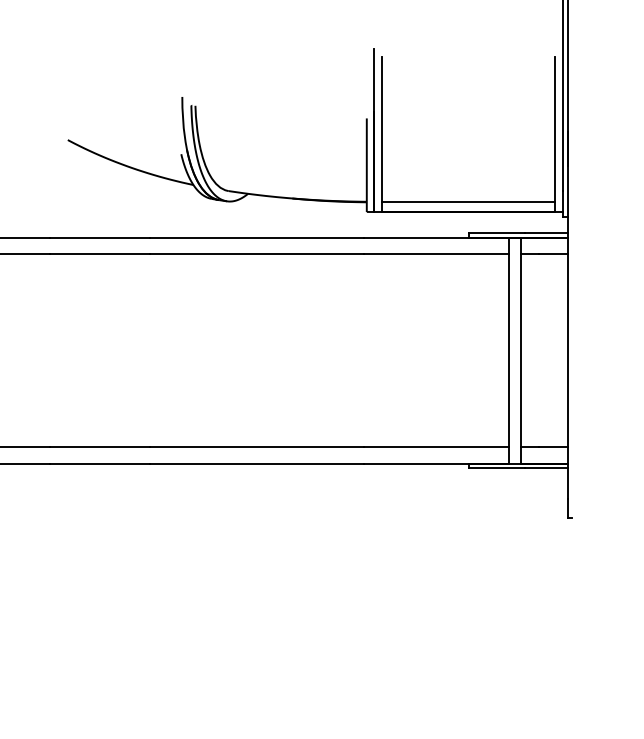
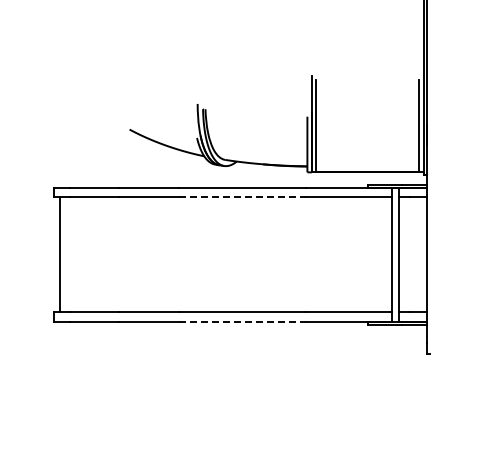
line: (467, 202) -> (367, 166), removed
line: (257, 254) -> (242, 197), solid -> dashed
line: (257, 464) -> (242, 322), solid -> dashed

